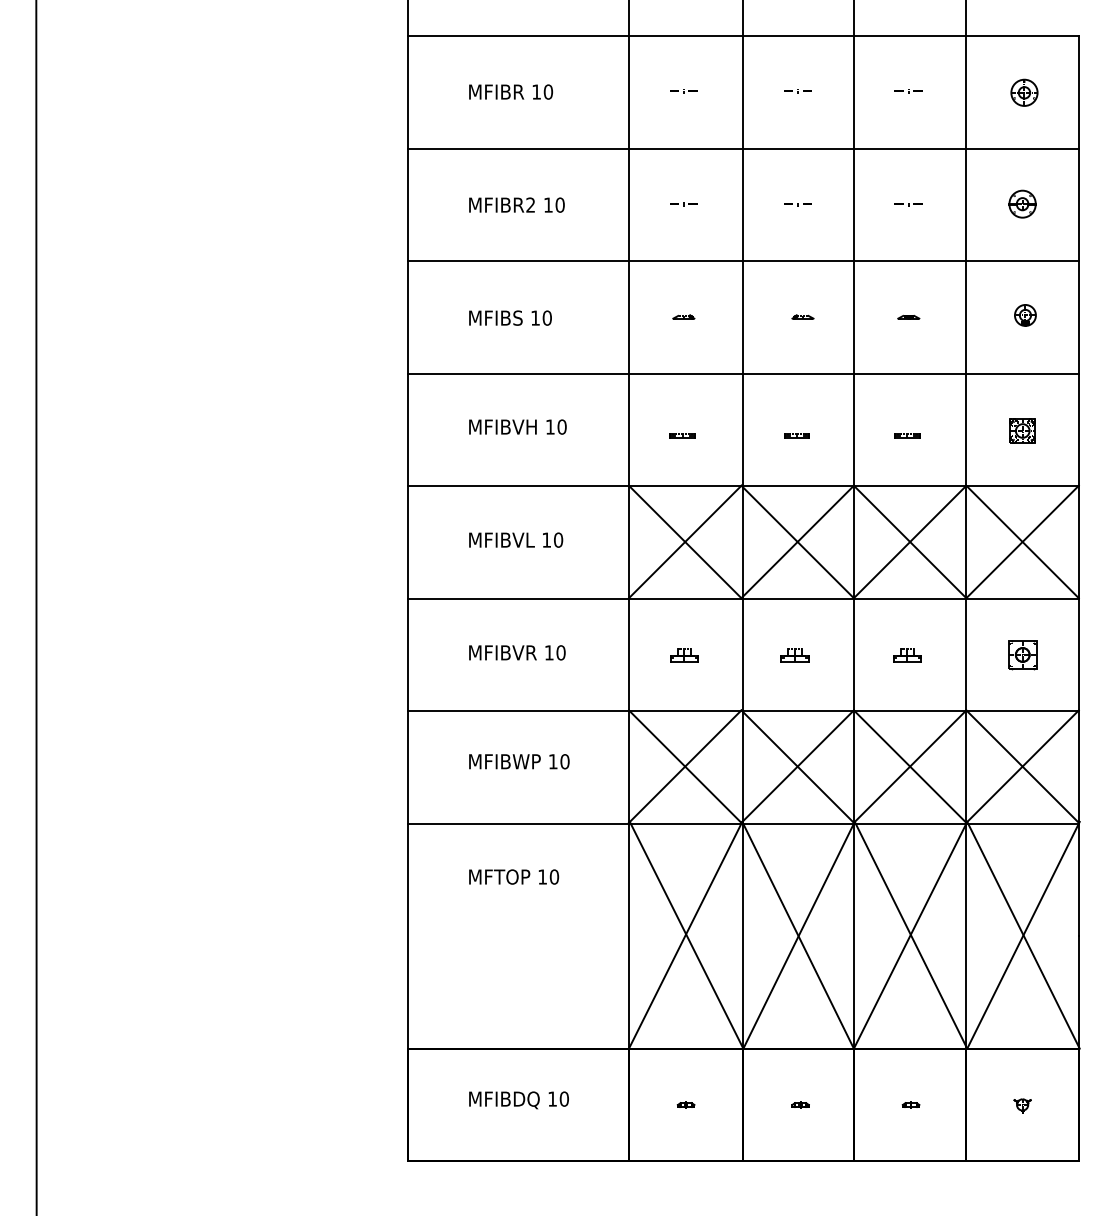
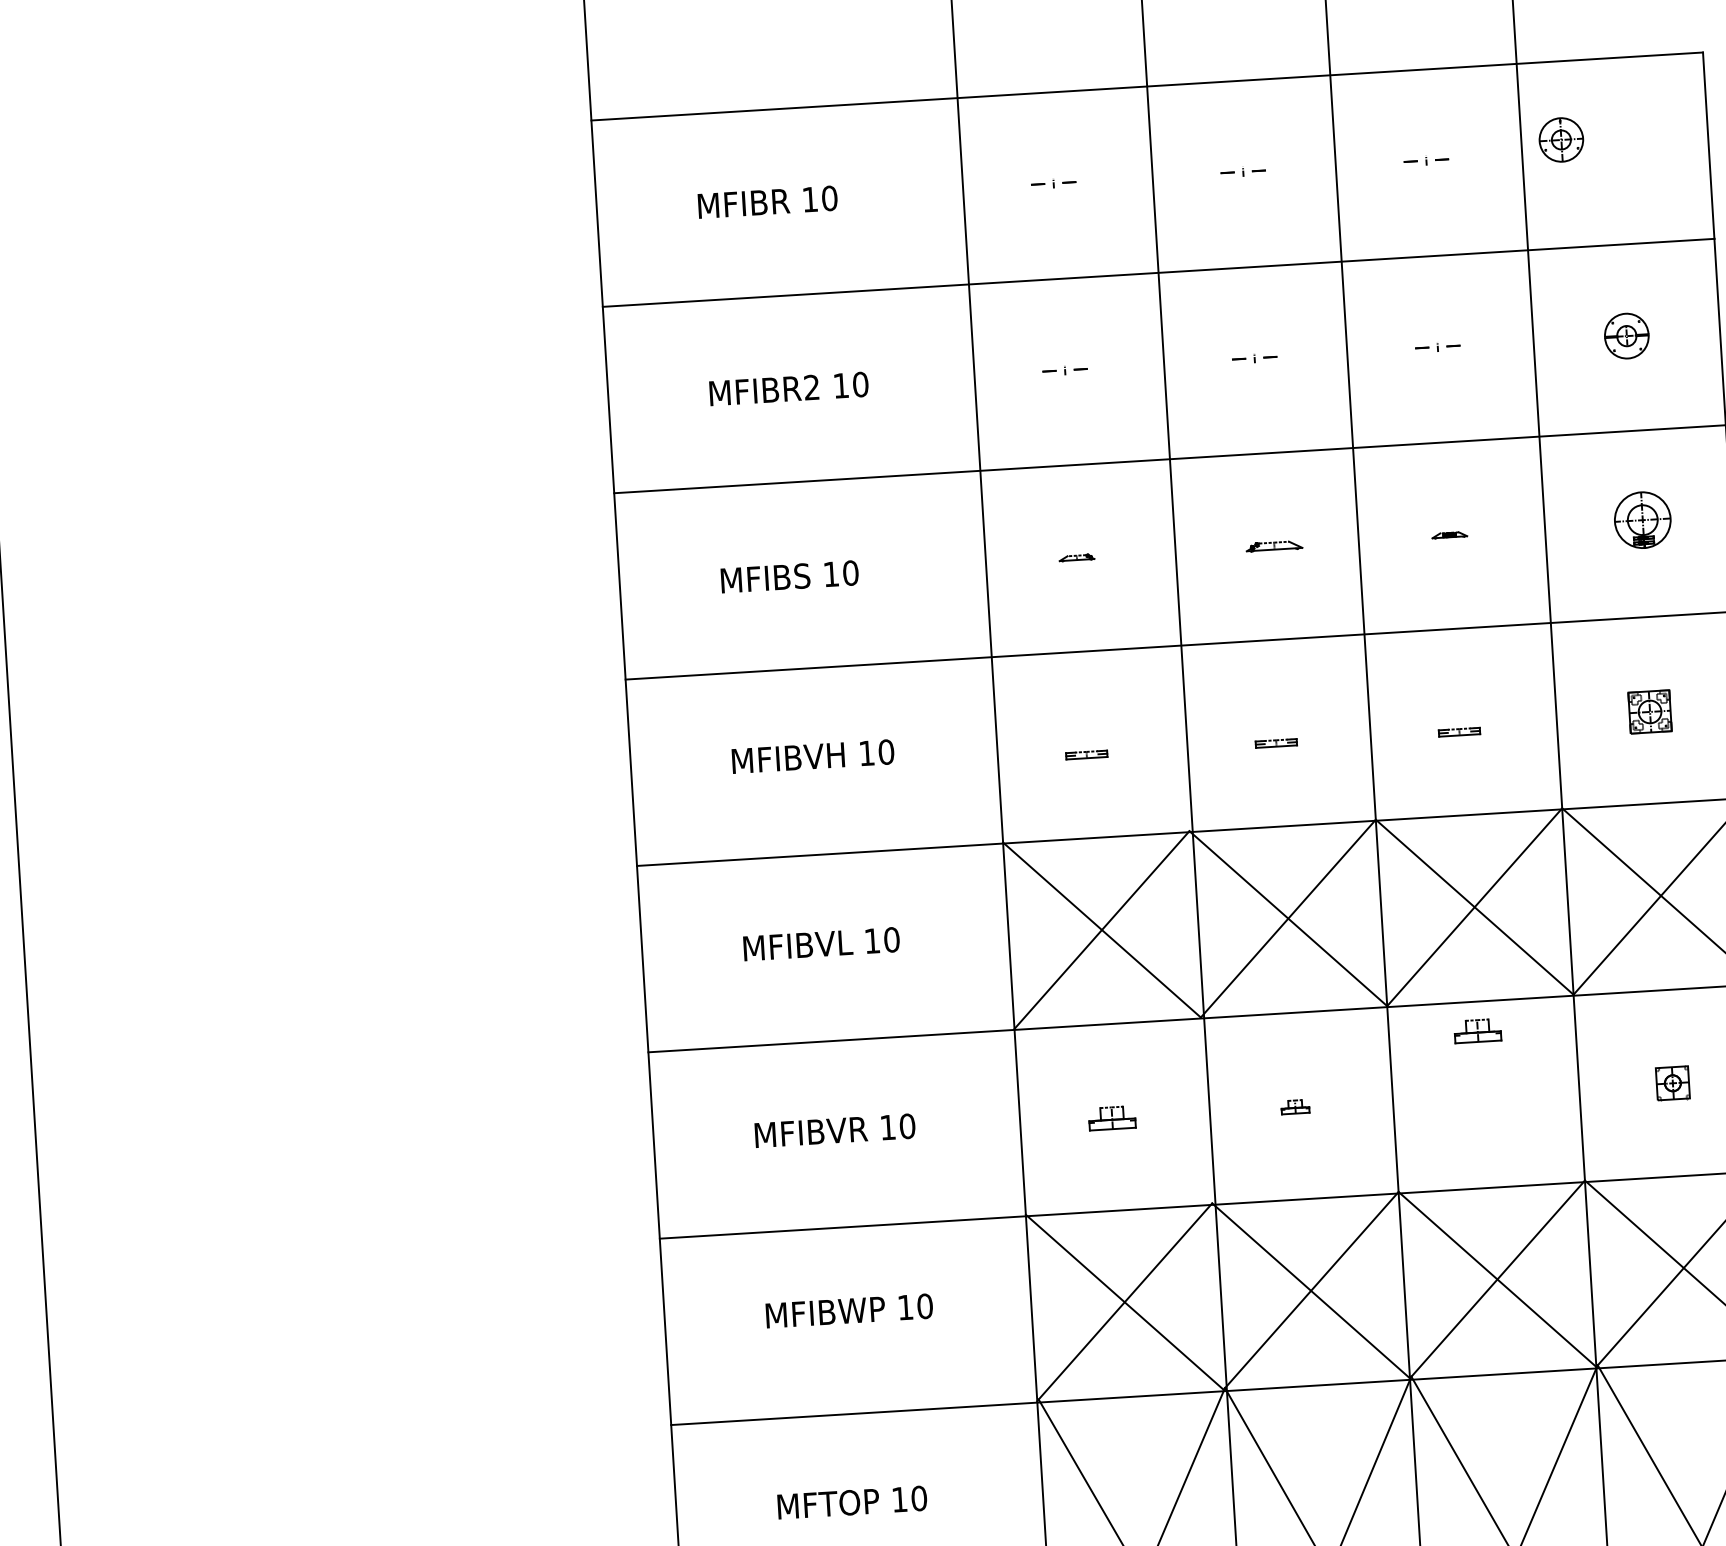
part: (1024, 92) -> (1561, 139), moved
part: (1025, 315) -> (1642, 520), size x1.6
part: (802, 316) -> (1273, 544), size x1.6
part: (794, 655) -> (1294, 1107), size x0.6
part: (907, 655) -> (1477, 1030), moved
part: (1022, 655) -> (1672, 1083), size x0.7

